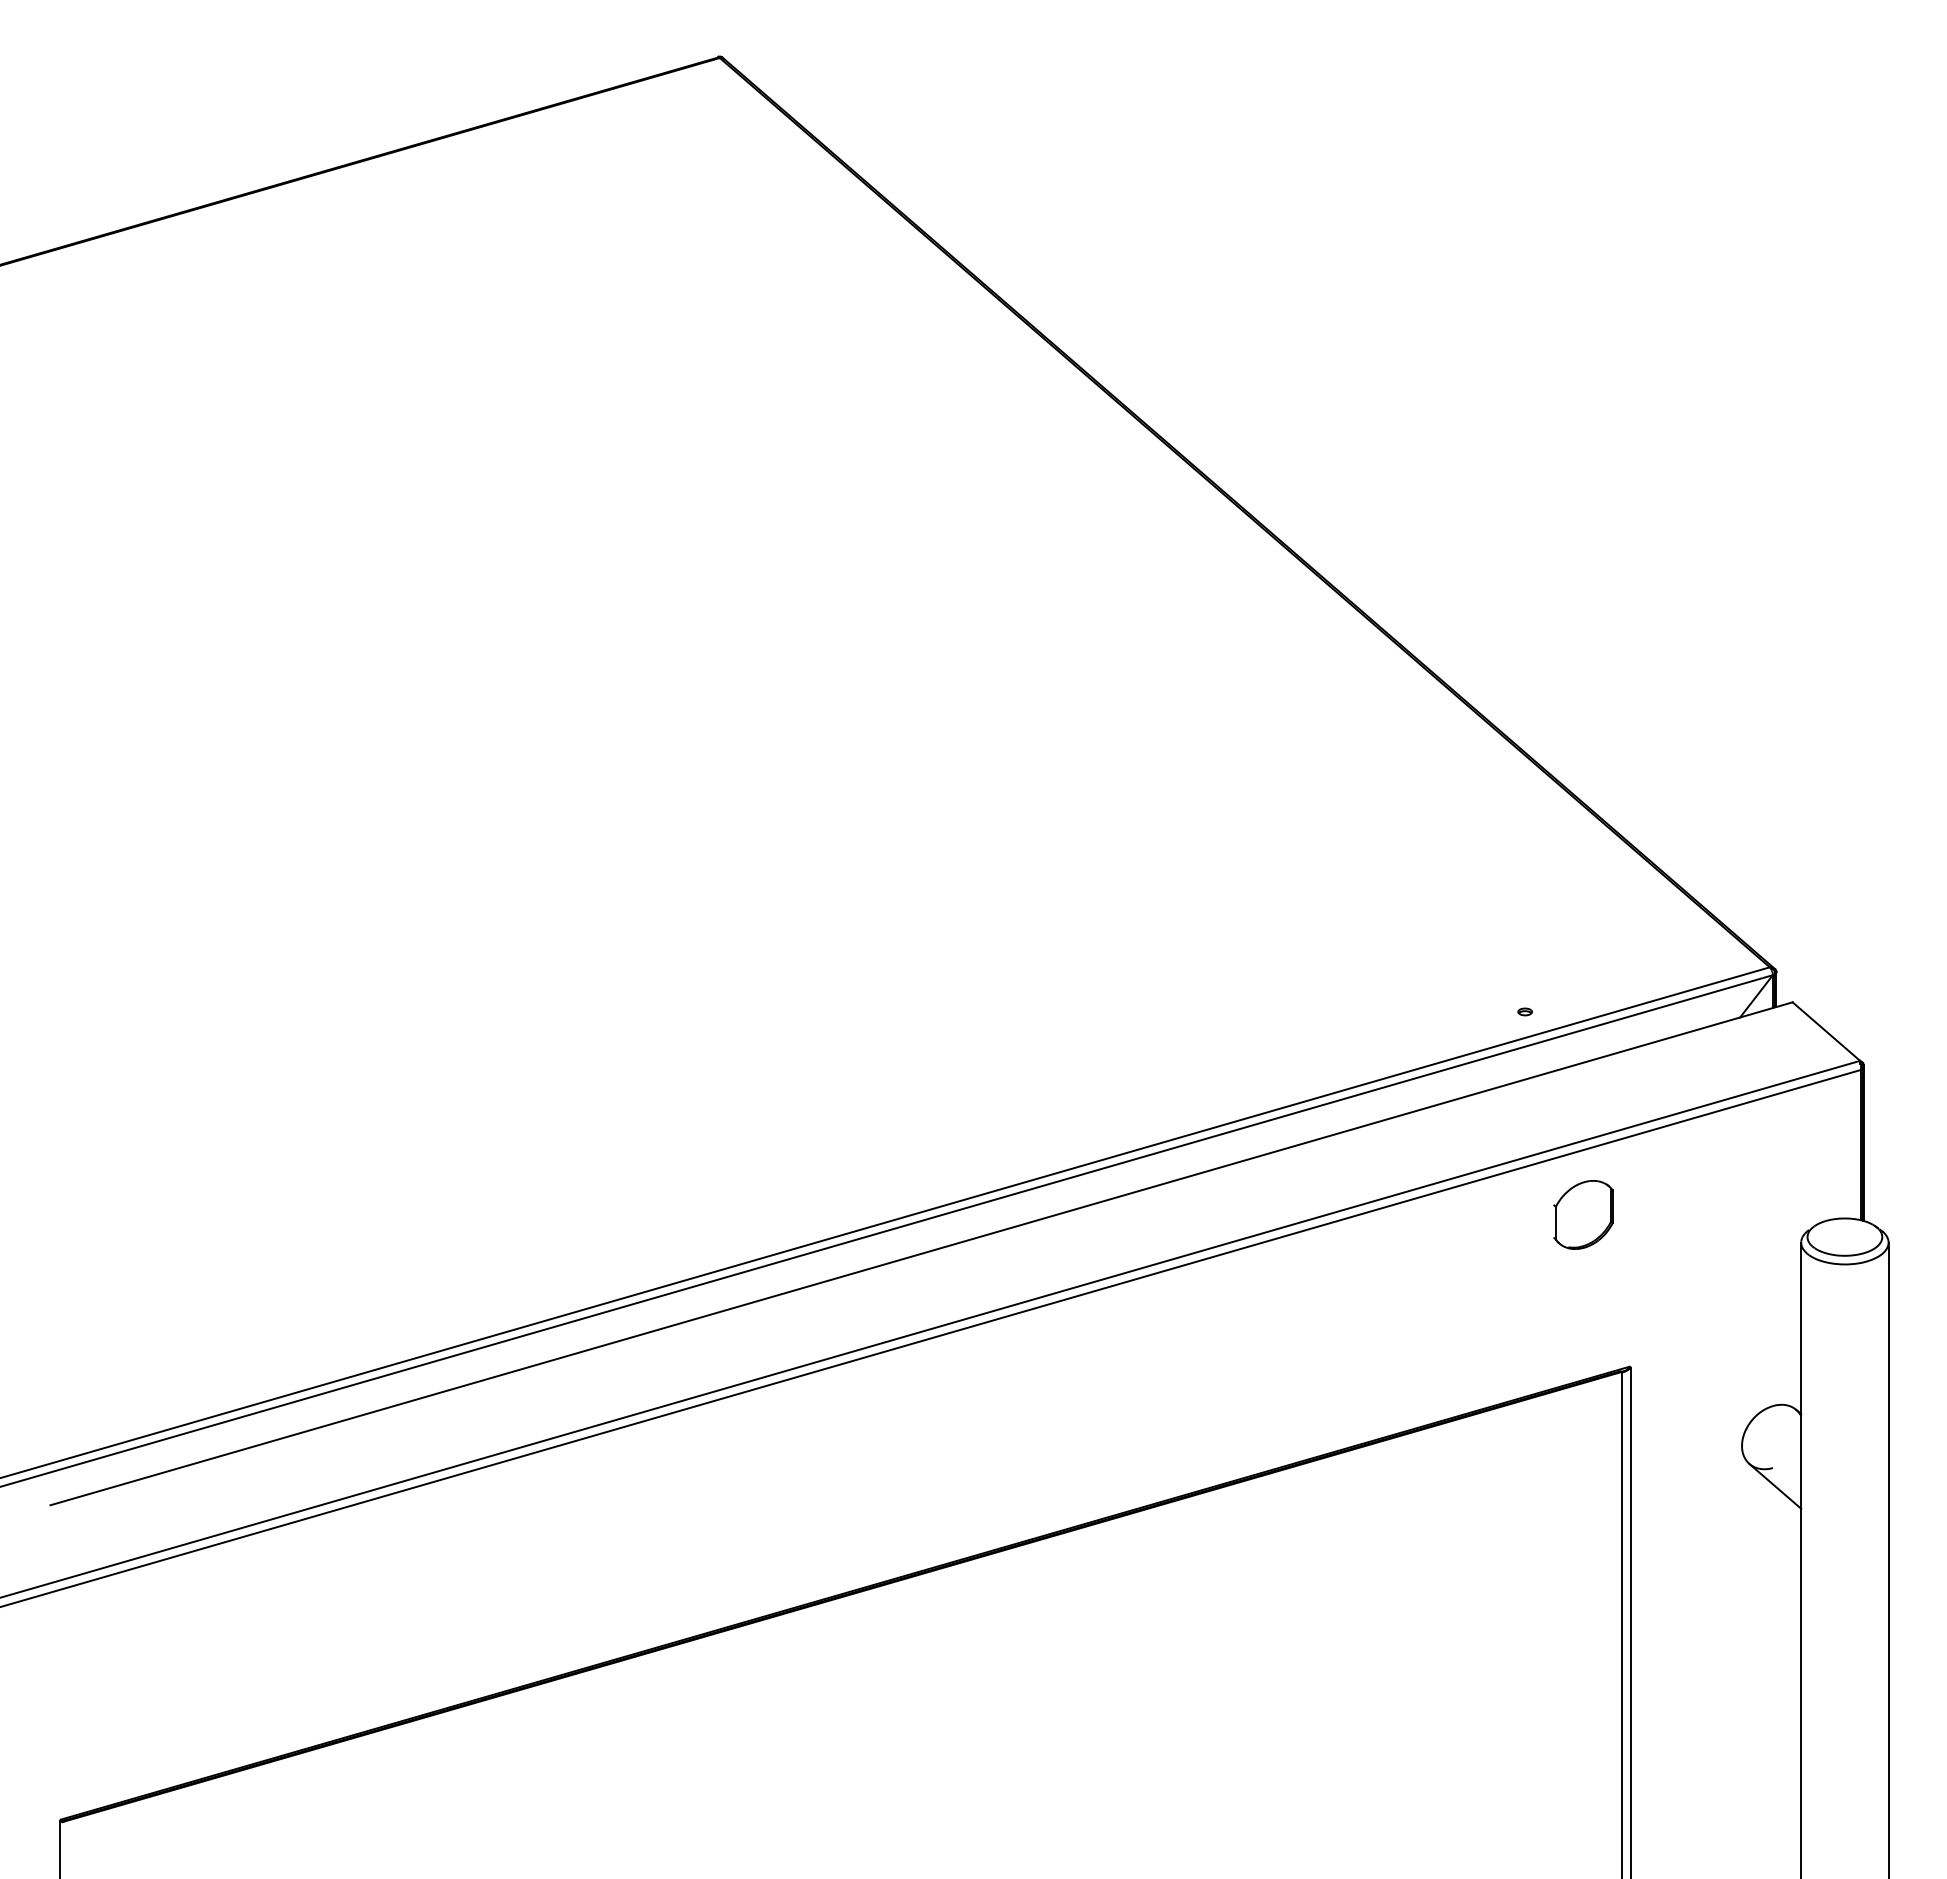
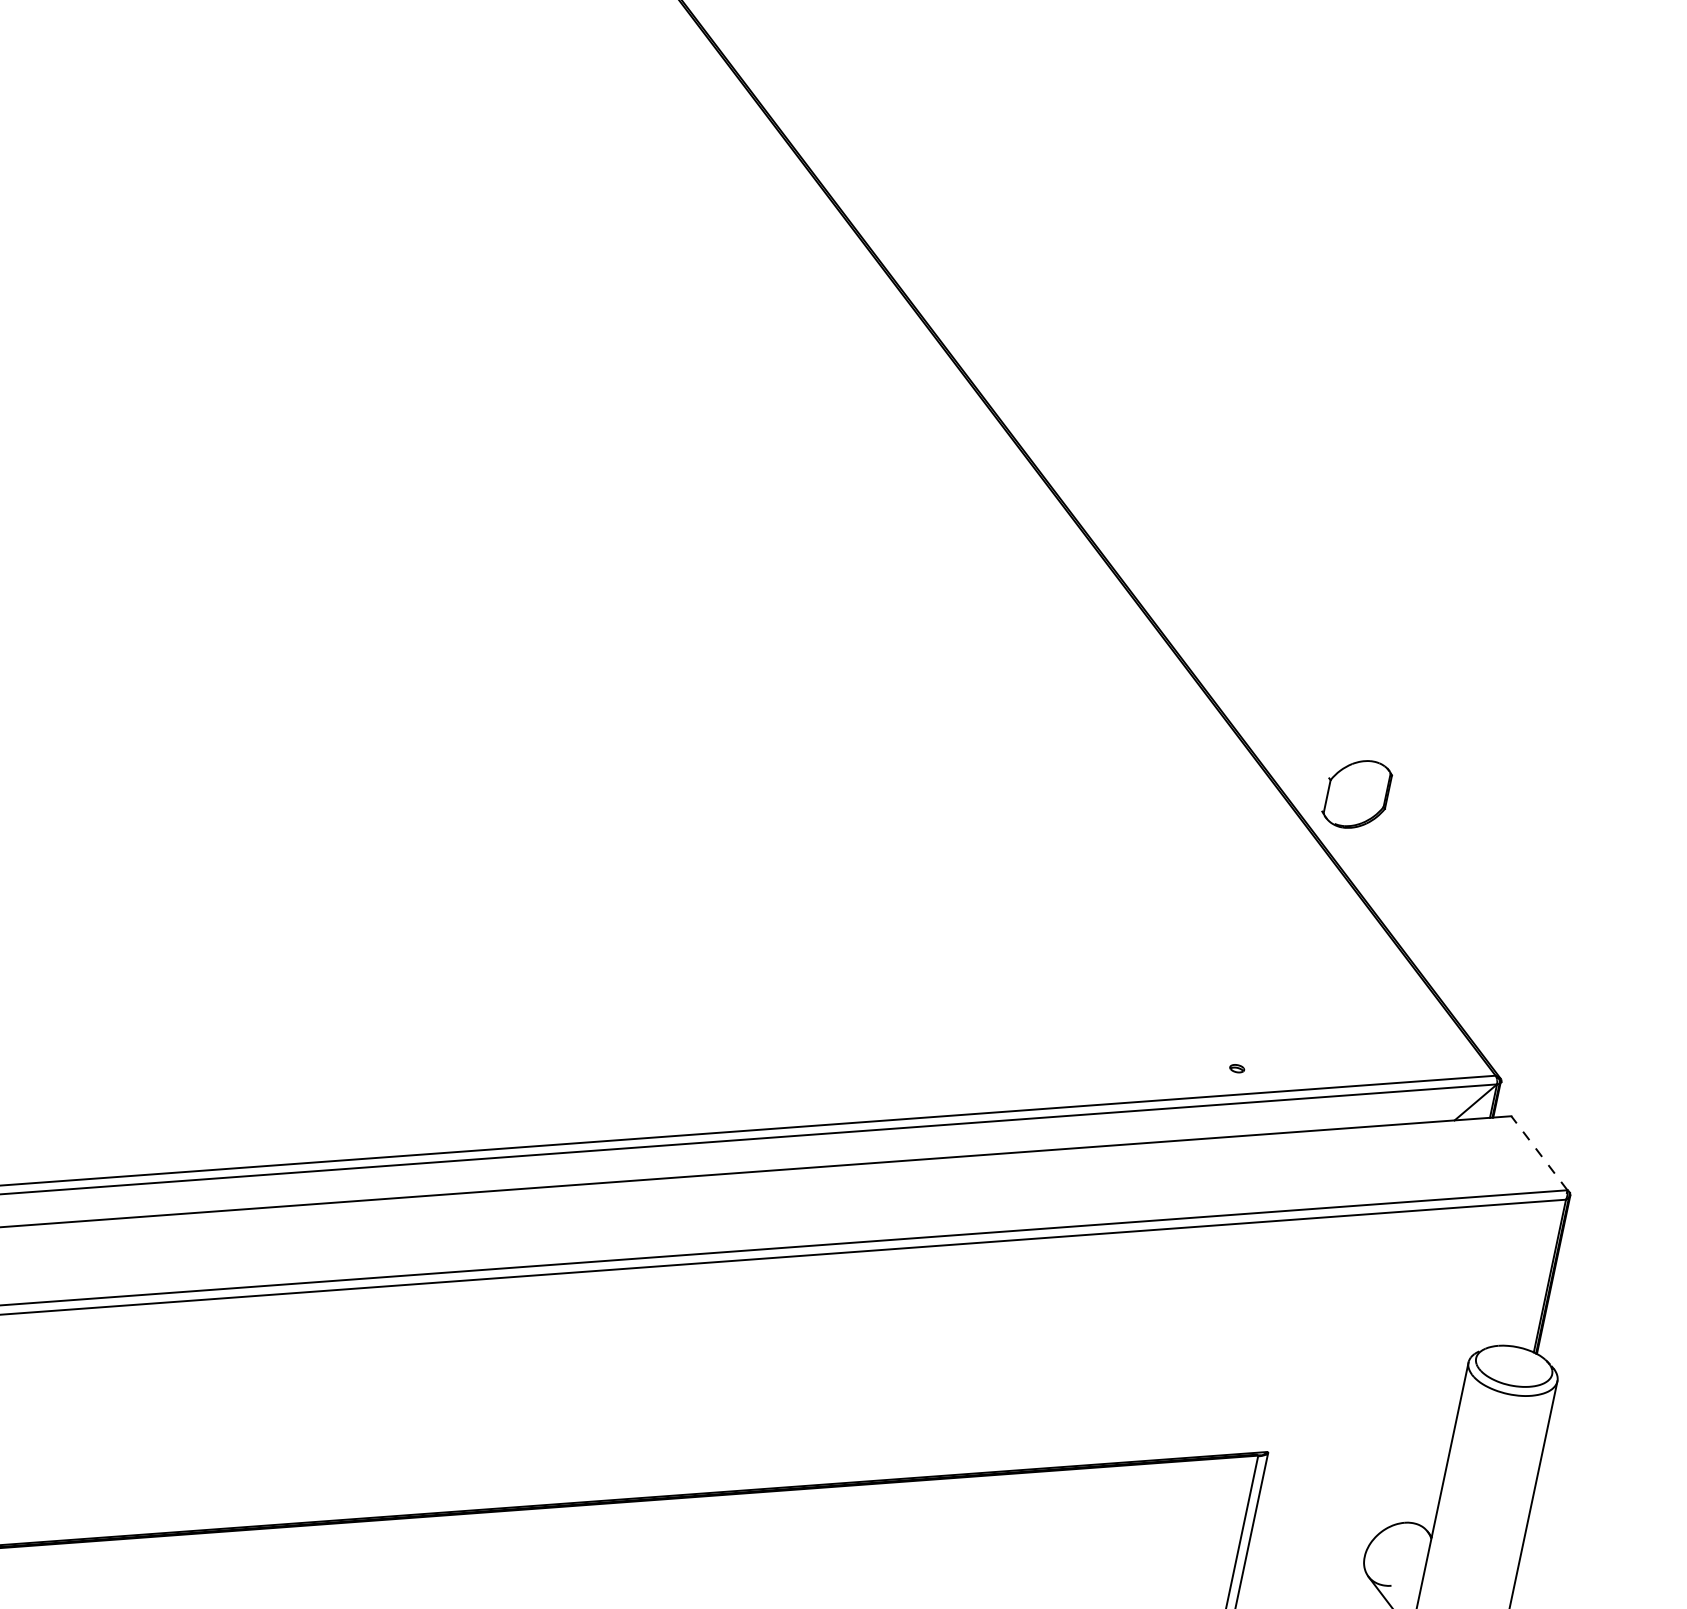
line: (1826, 1031) -> (1539, 1153), solid -> dashed
part: (1583, 1214) -> (1357, 793), moved

